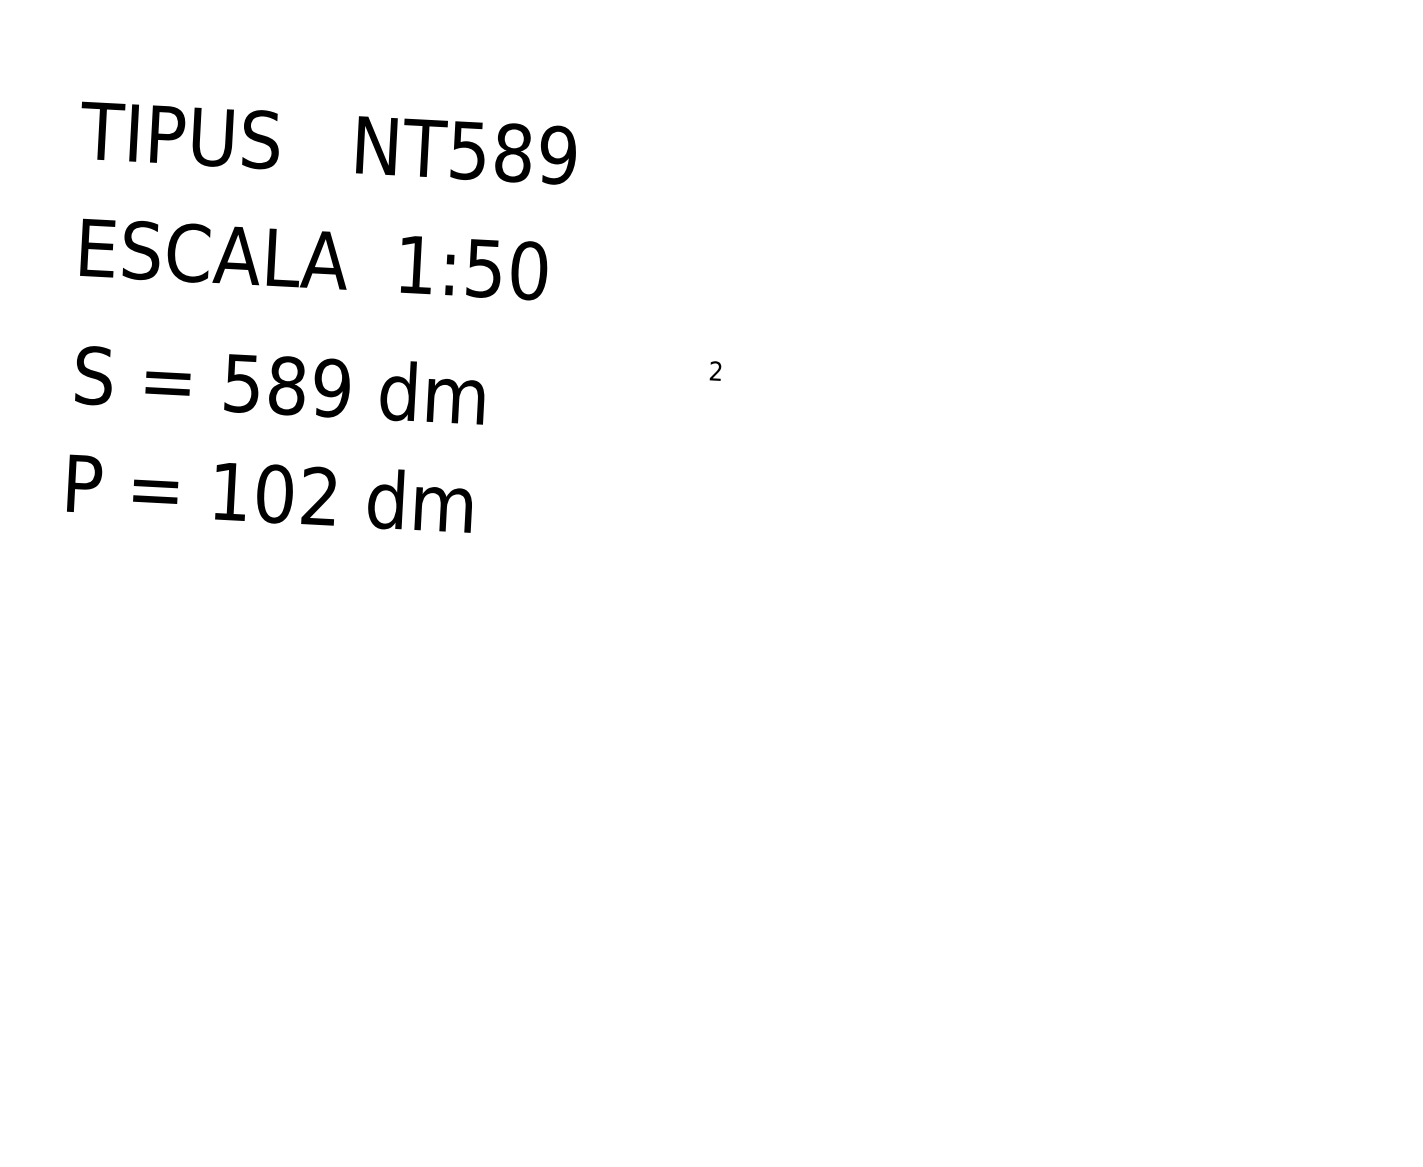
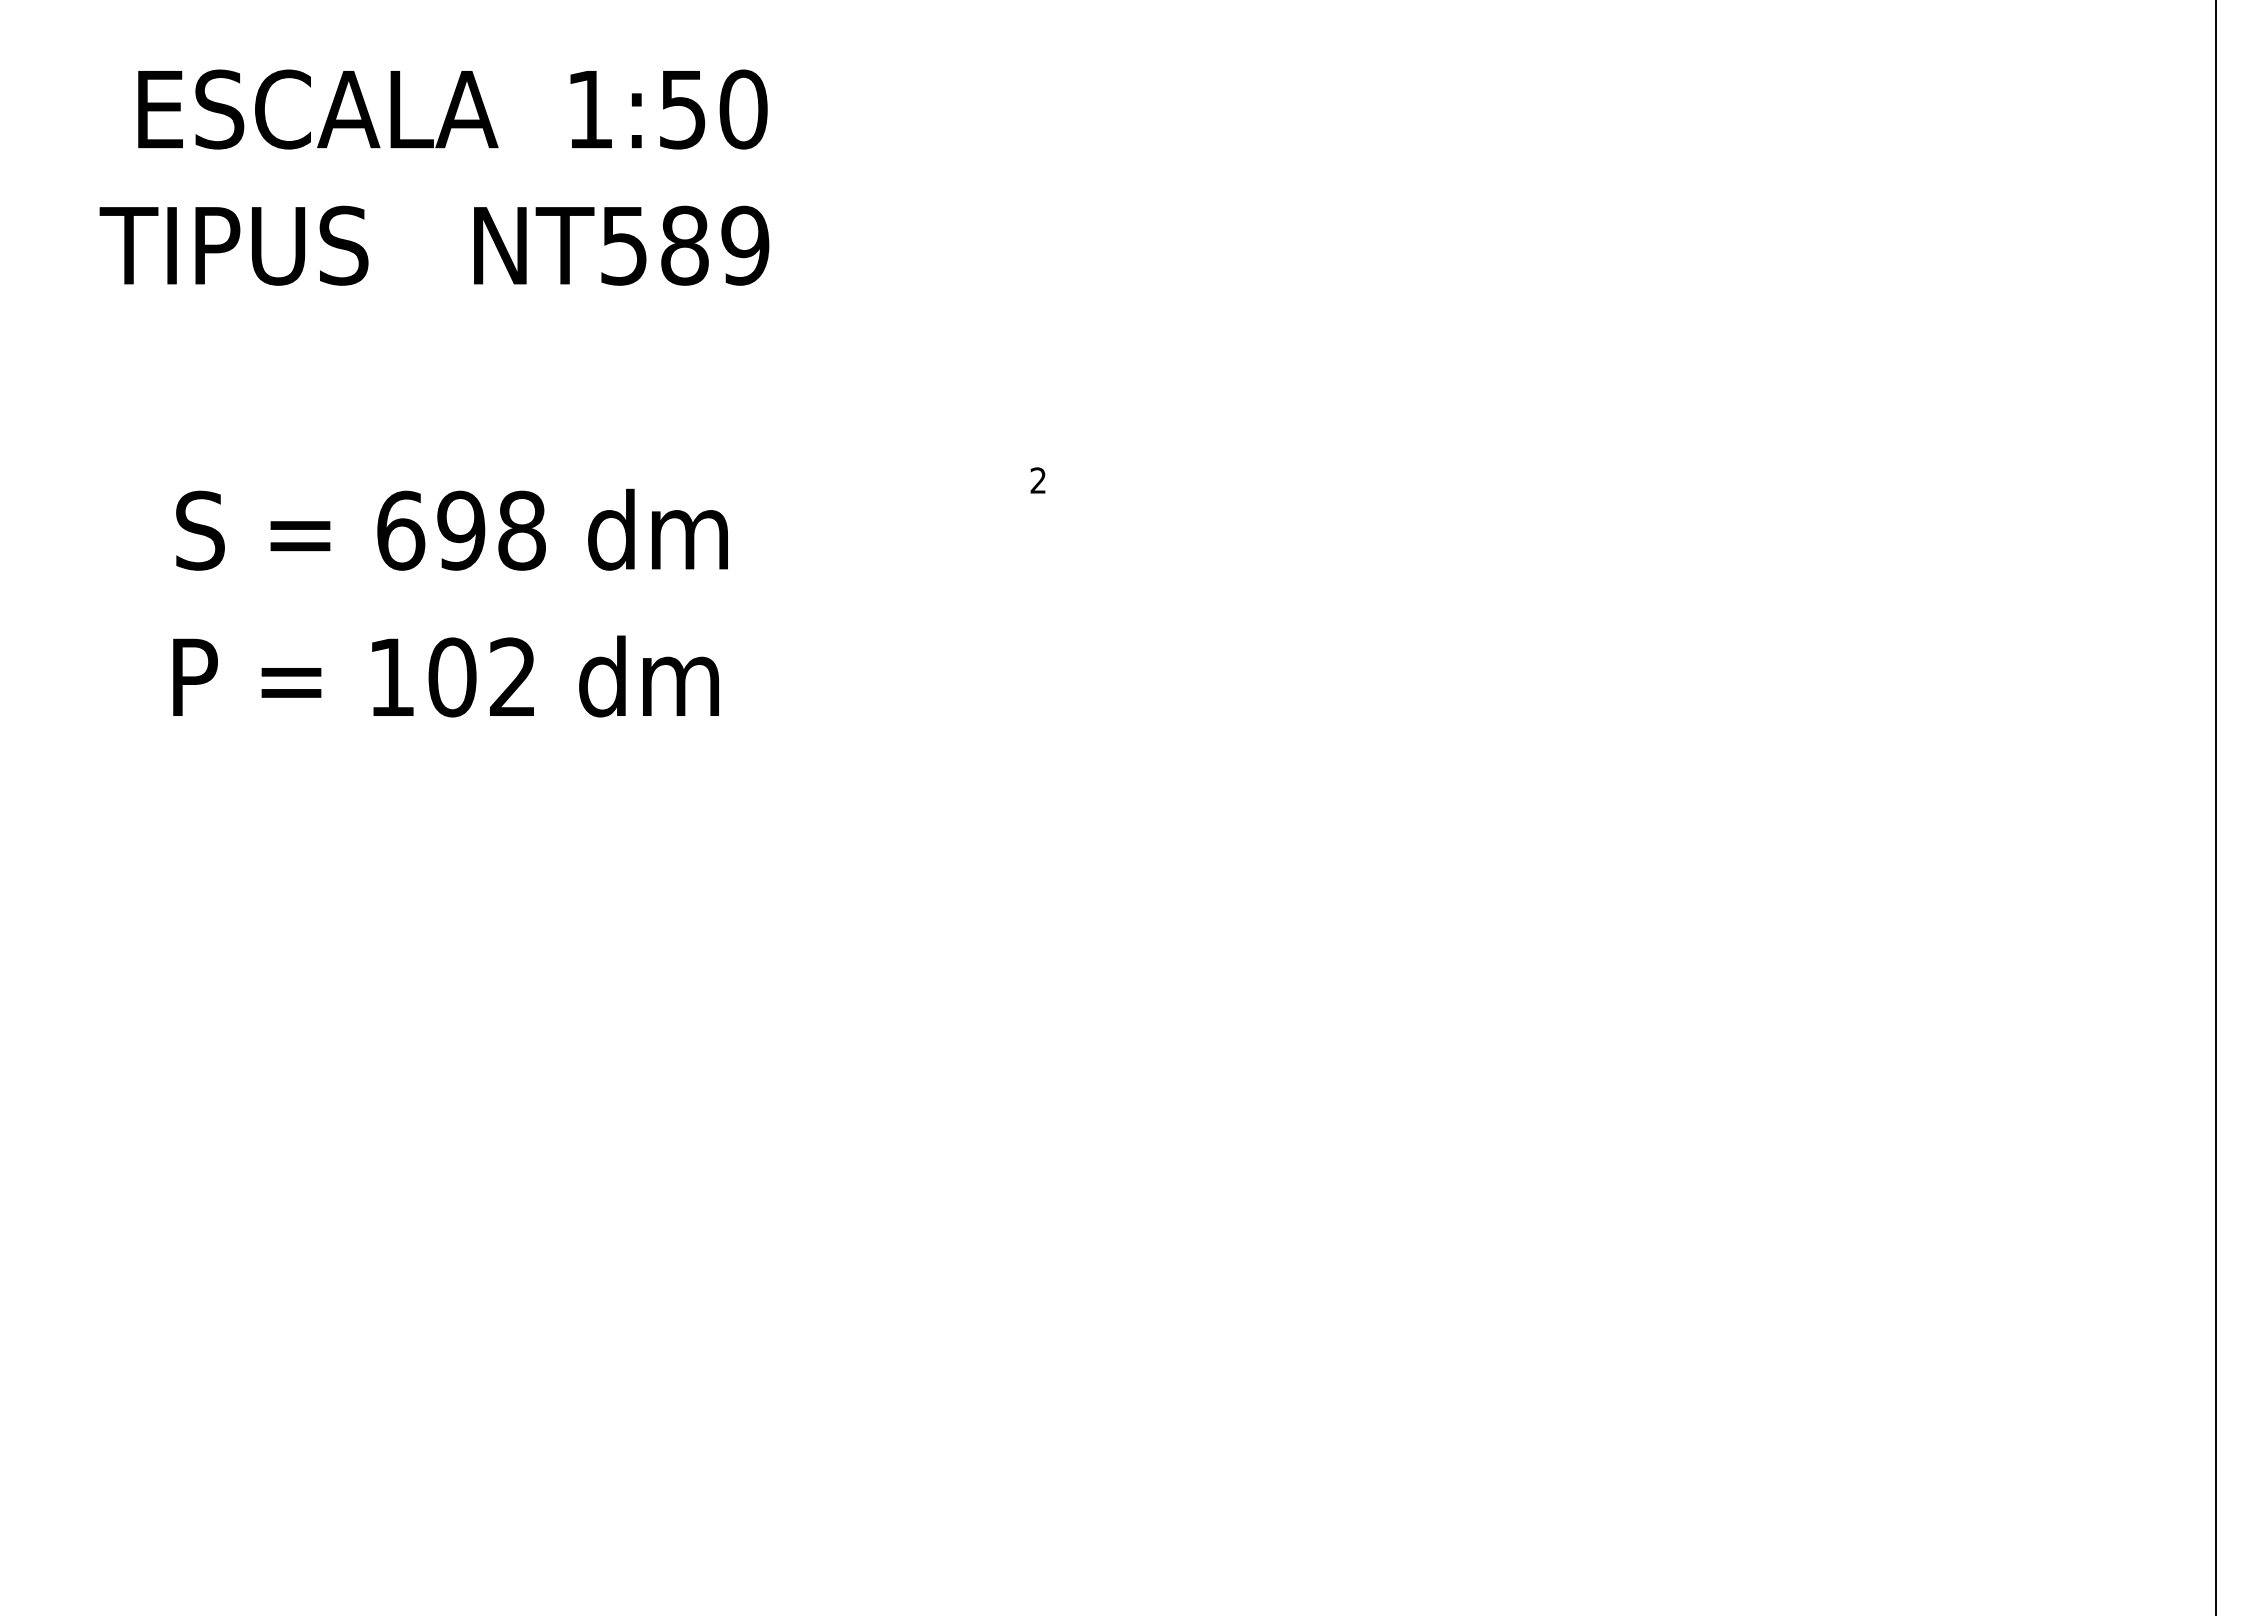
text: (328, 143) -> (434, 245), moved
text: (313, 259) -> (452, 109), moved
text: (287, 385) -> (461, 530), 589 -> 698

